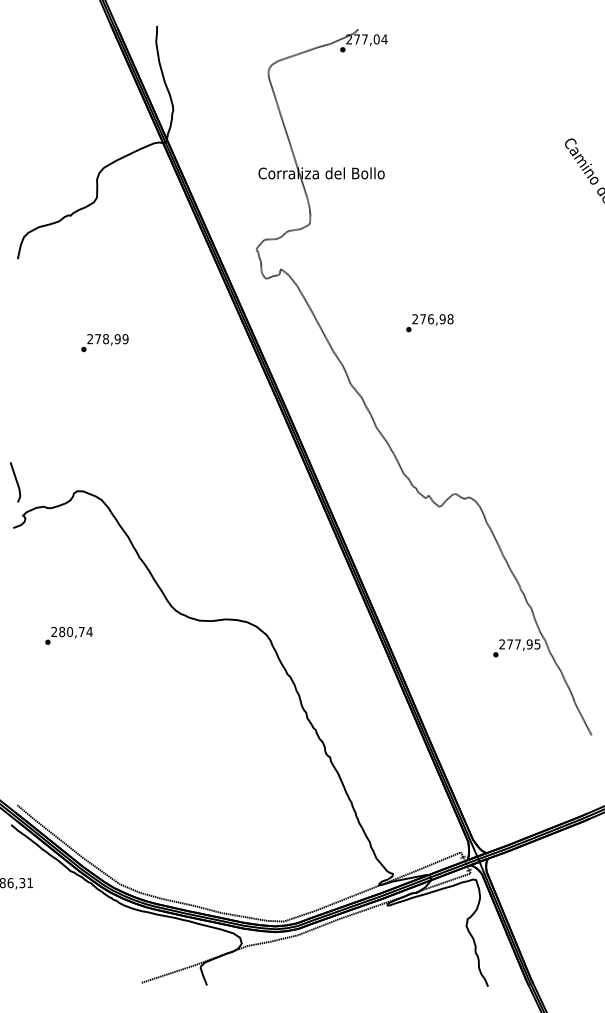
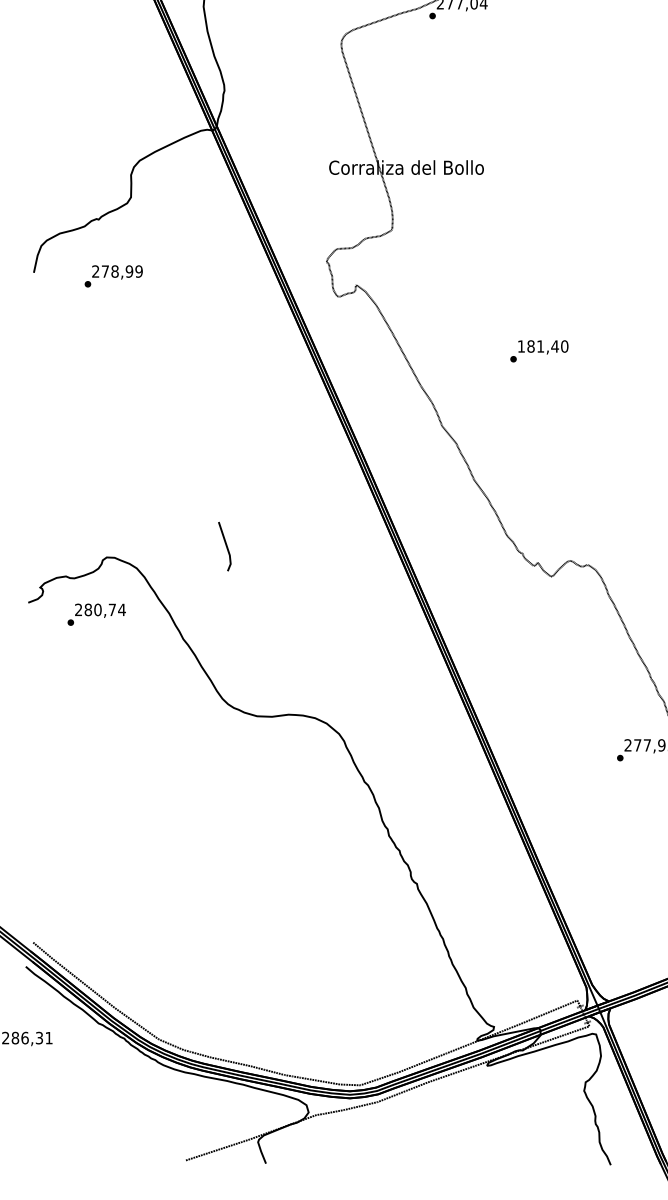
text: (432, 319) -> (542, 346), 276,98 -> 181,40
text: (104, 343) -> (113, 276), moved
line: (16, 482) -> (226, 546), moved
text: (68, 635) -> (96, 614), moved

